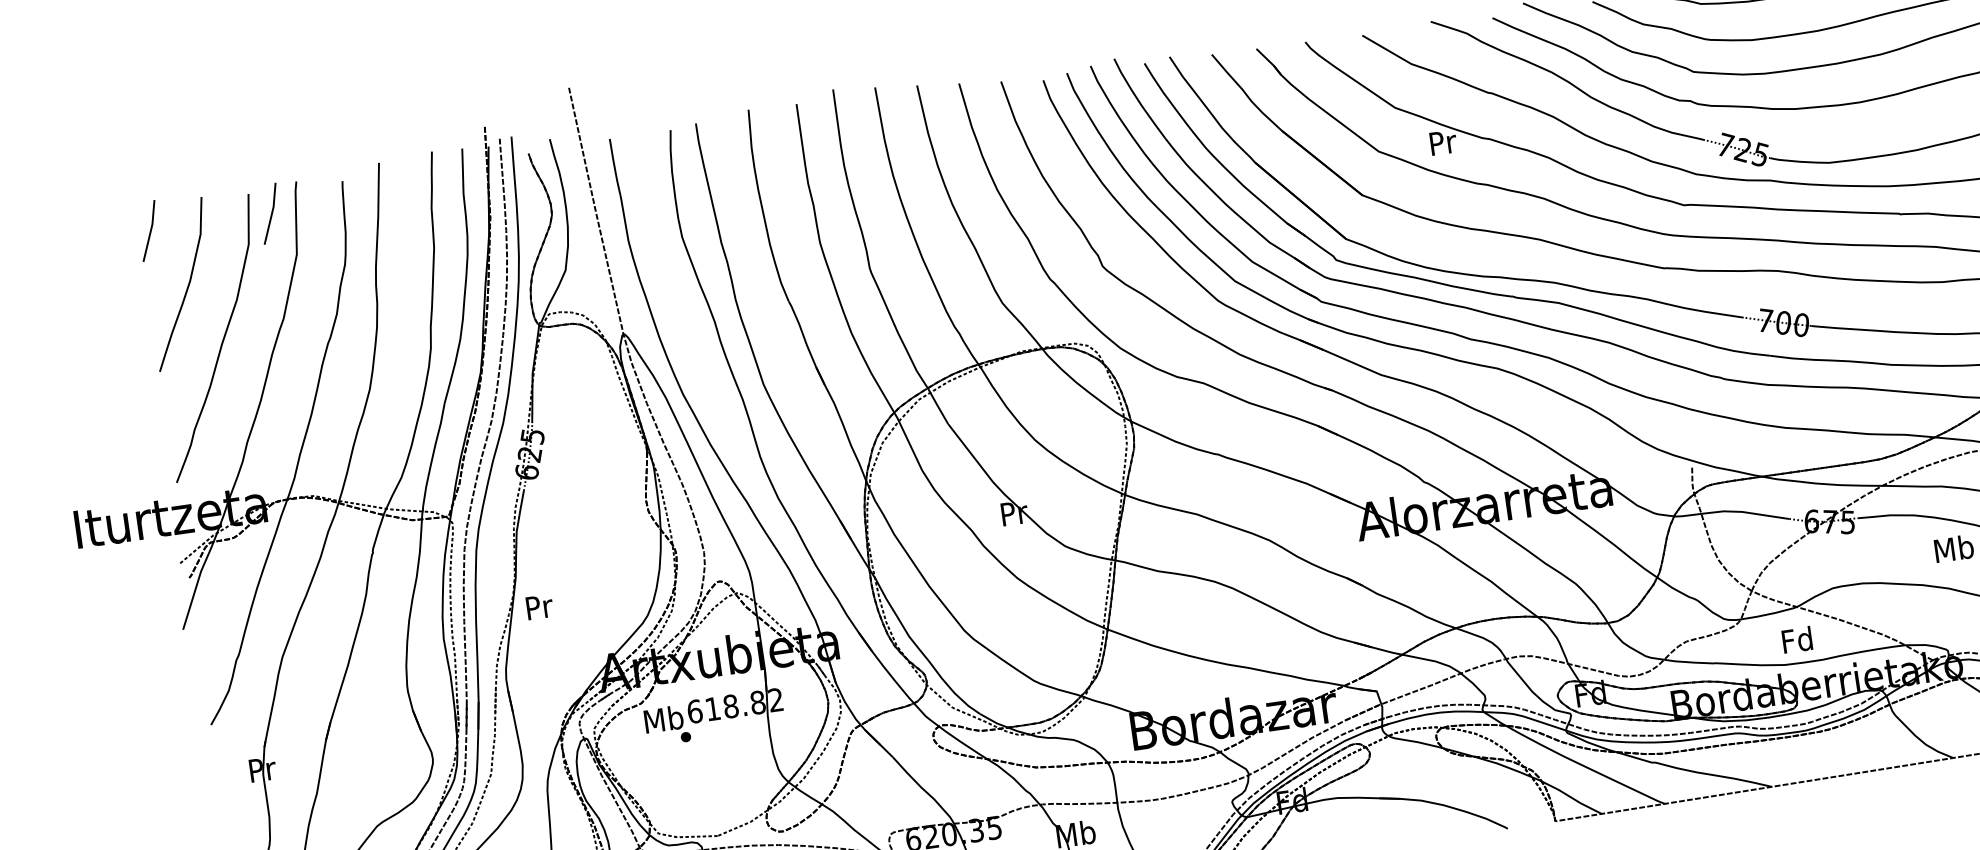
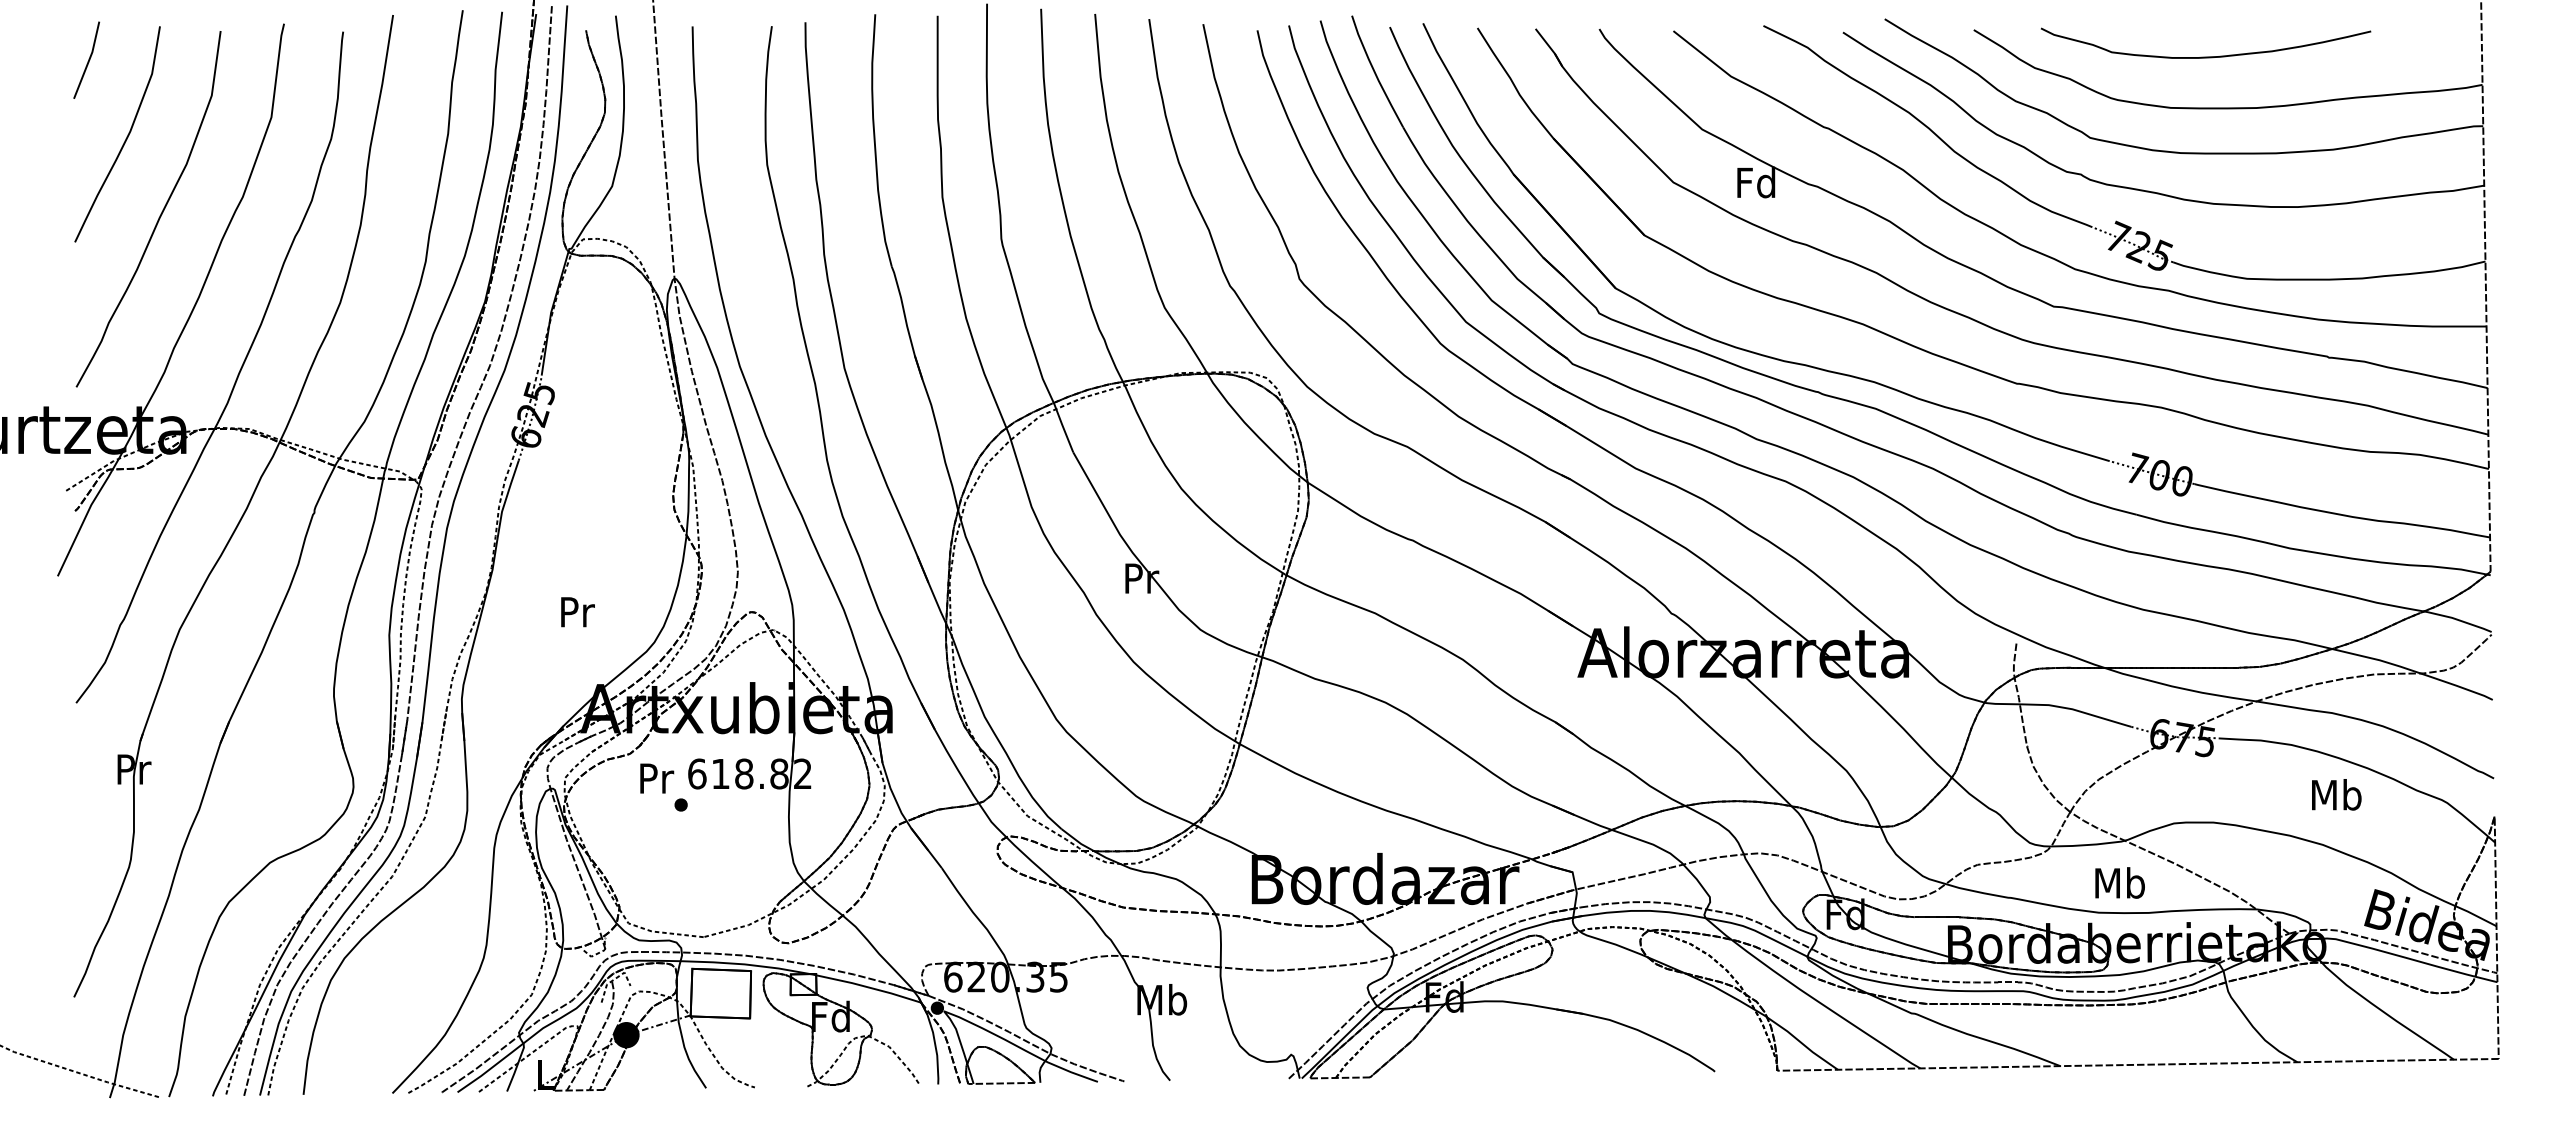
text: (1442, 142) -> (1756, 182), Pr -> Fd
line: (271, 213) -> (246, 59), removed
text: (539, 607) -> (577, 612), moved
text: (1797, 639) -> (2119, 882), Fd -> Mb
text: (663, 719) -> (655, 778), Mb -> Pr

